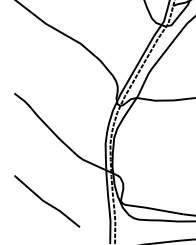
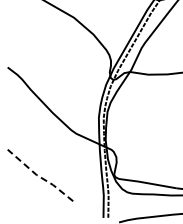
line: (45, 202) -> (38, 176), solid -> dashed

